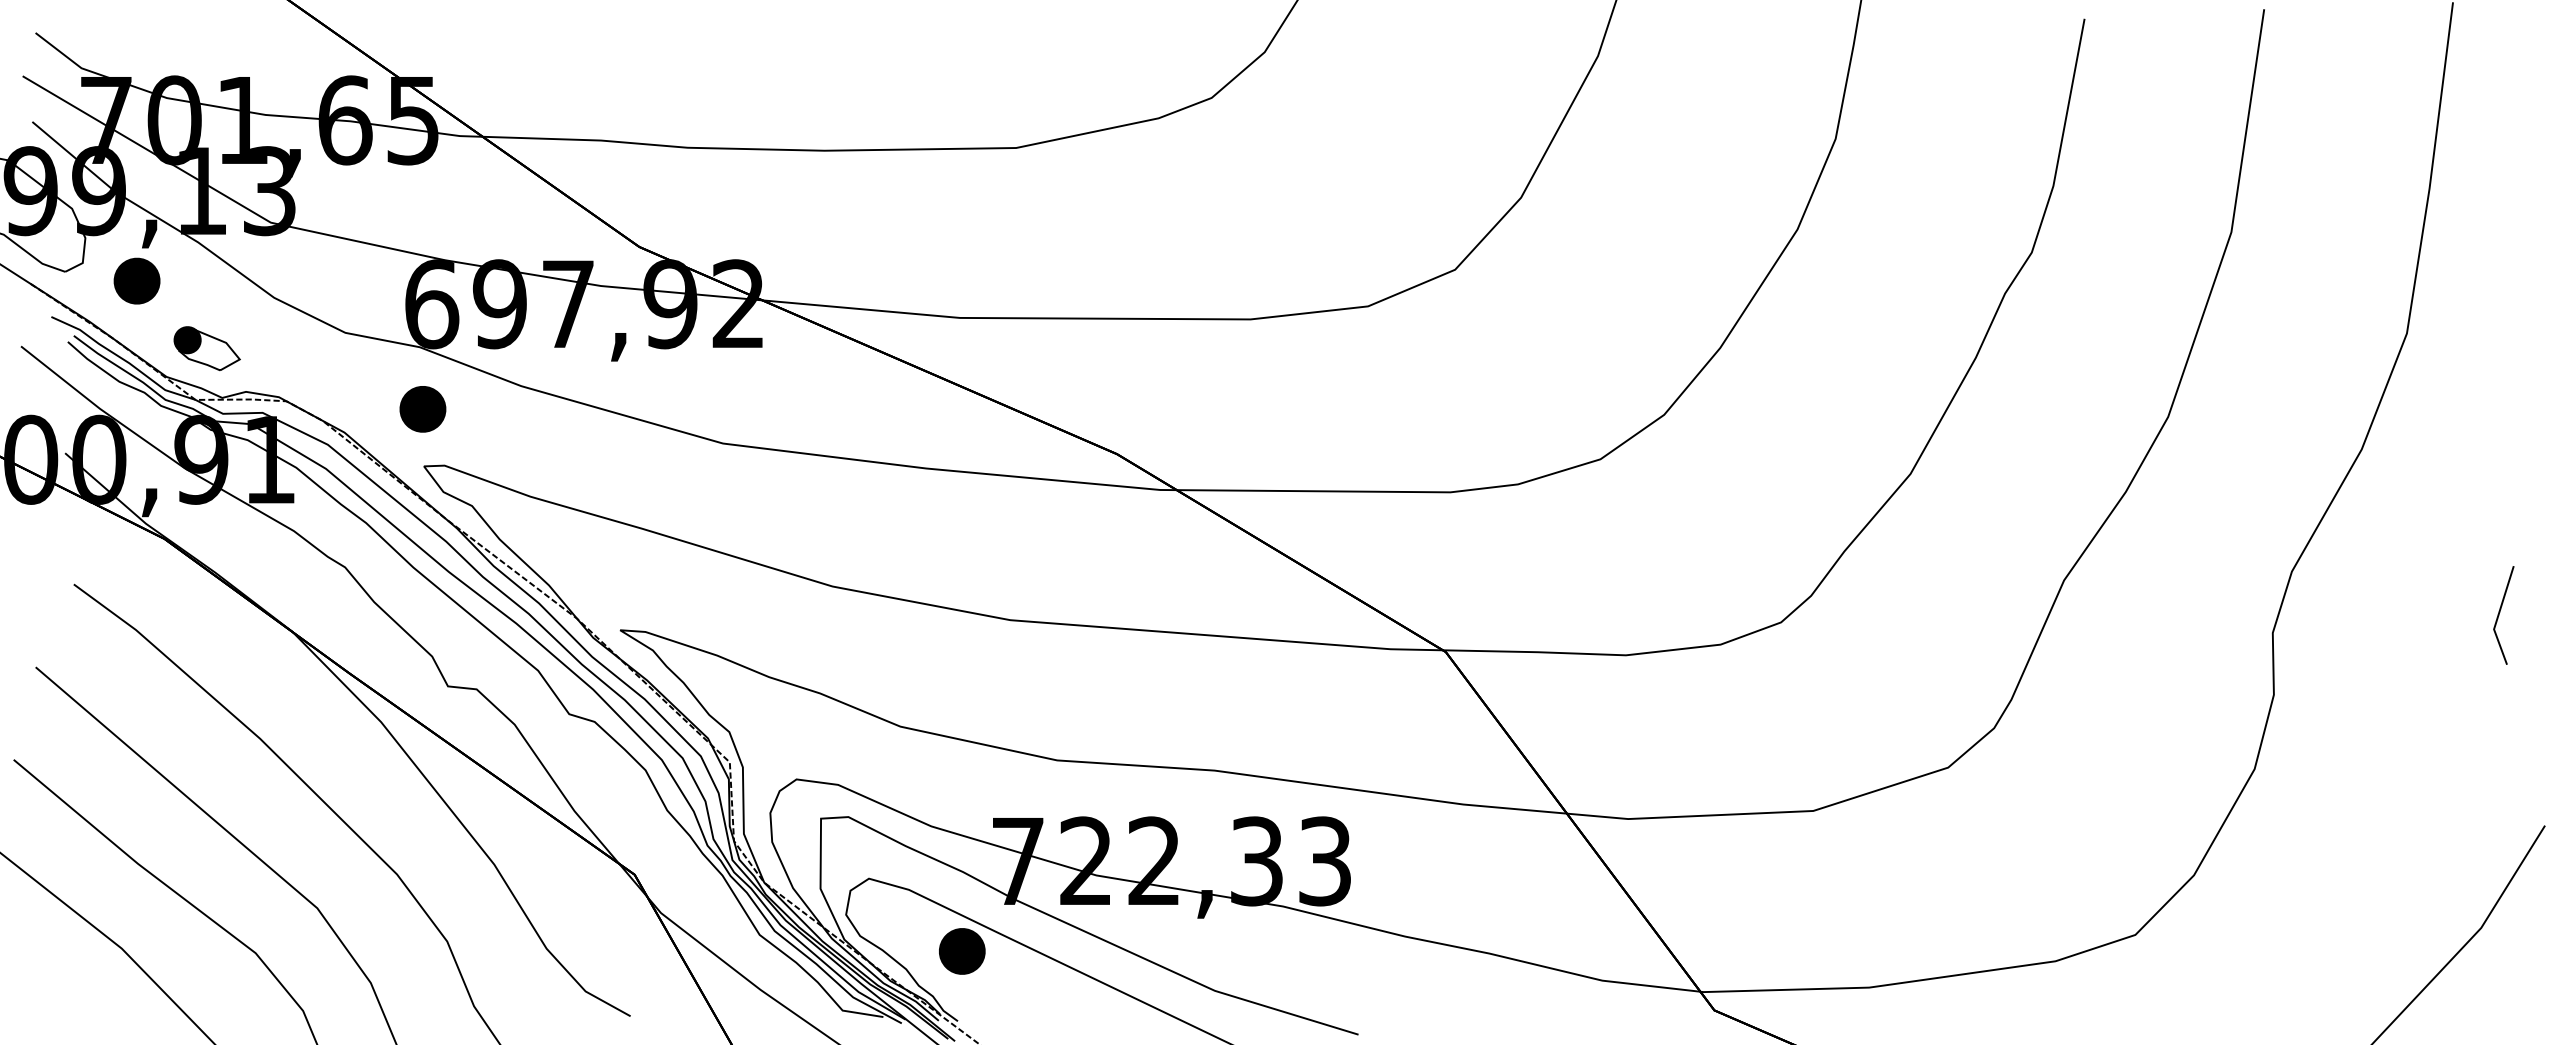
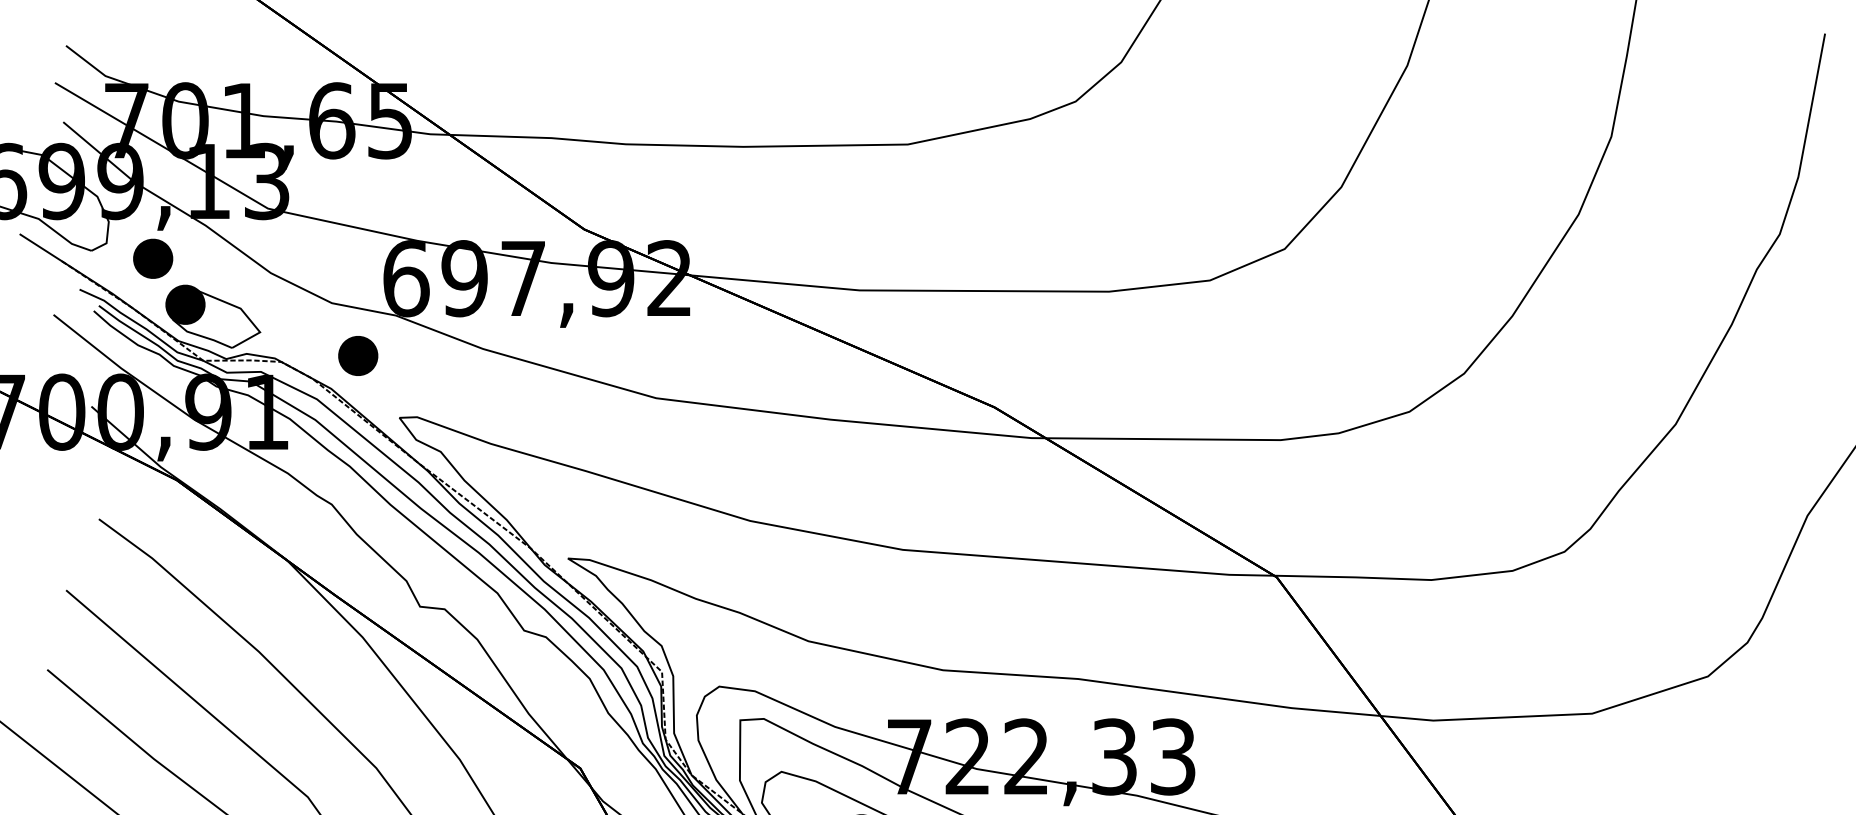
part: (206, 348) -> (212, 316), size x1.67
part: (422, 409) -> (357, 356), moved

